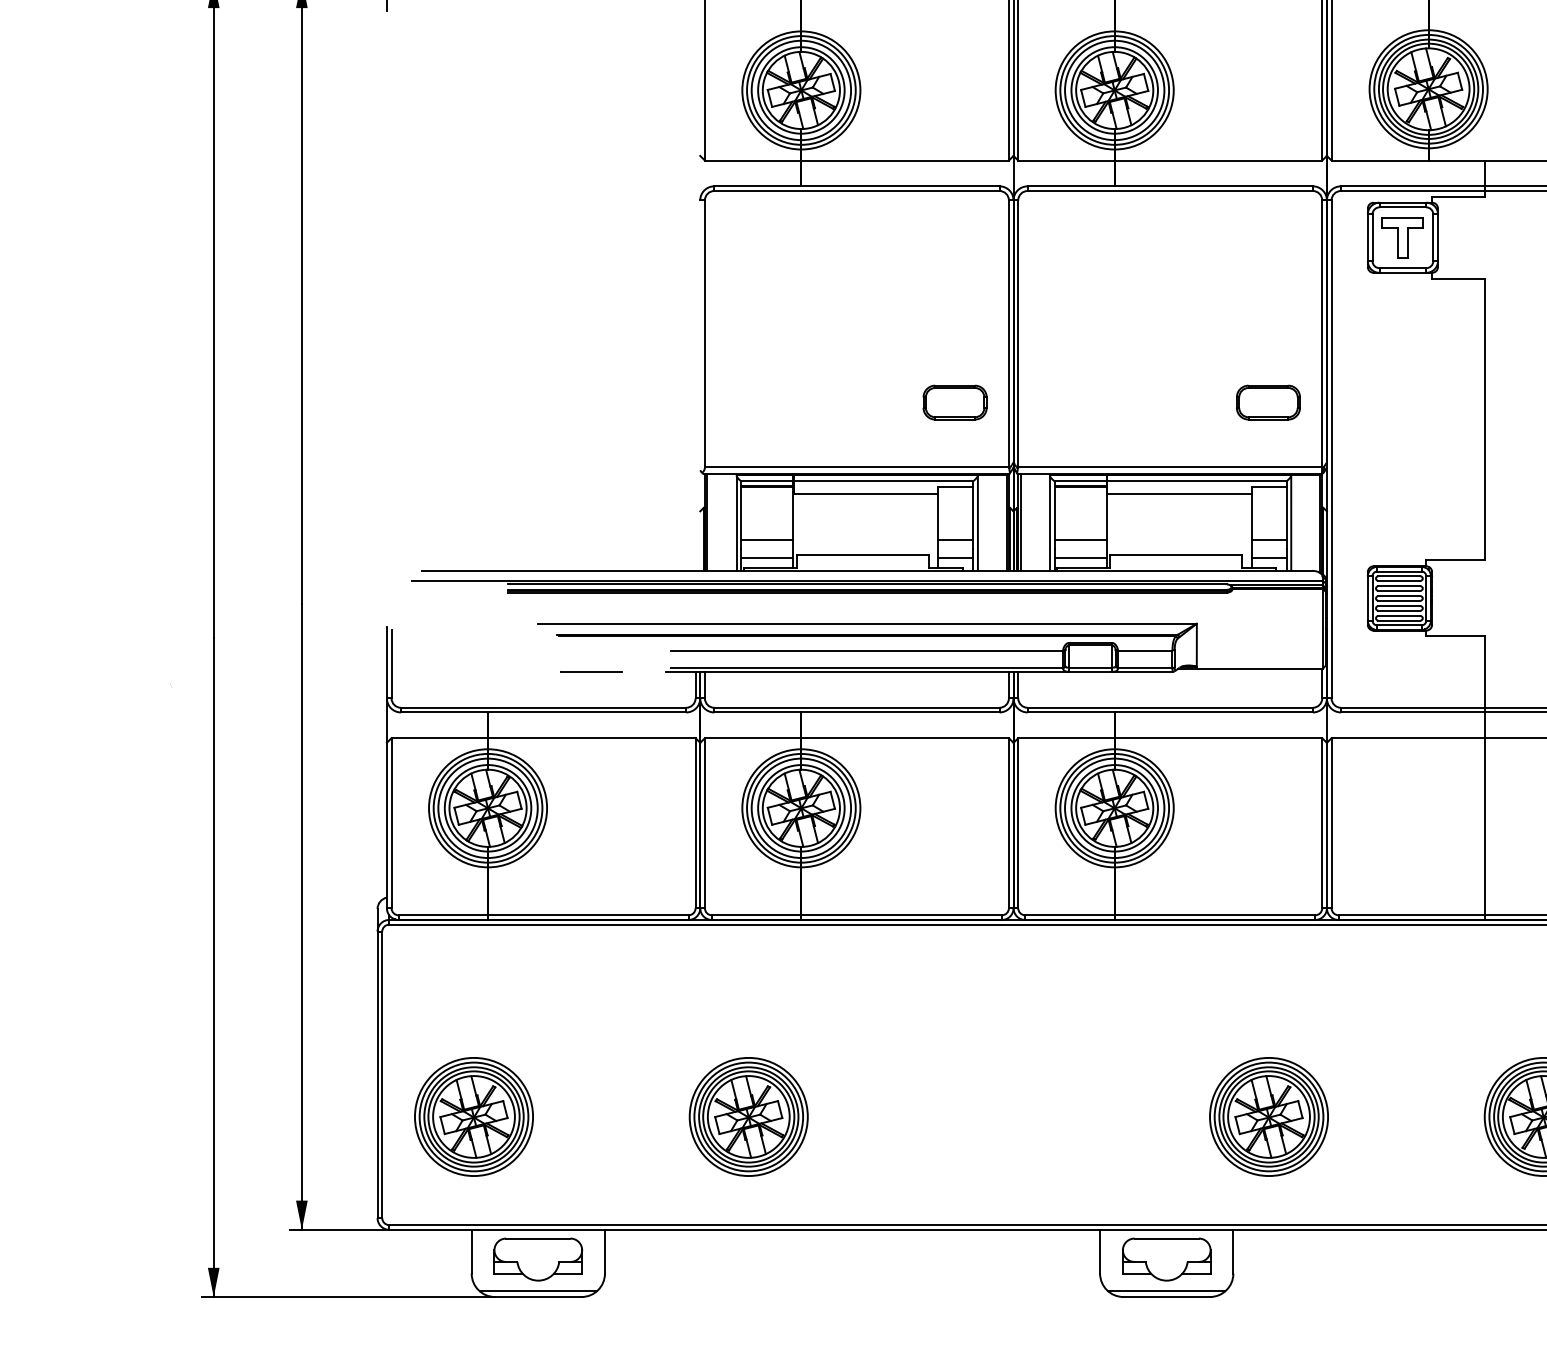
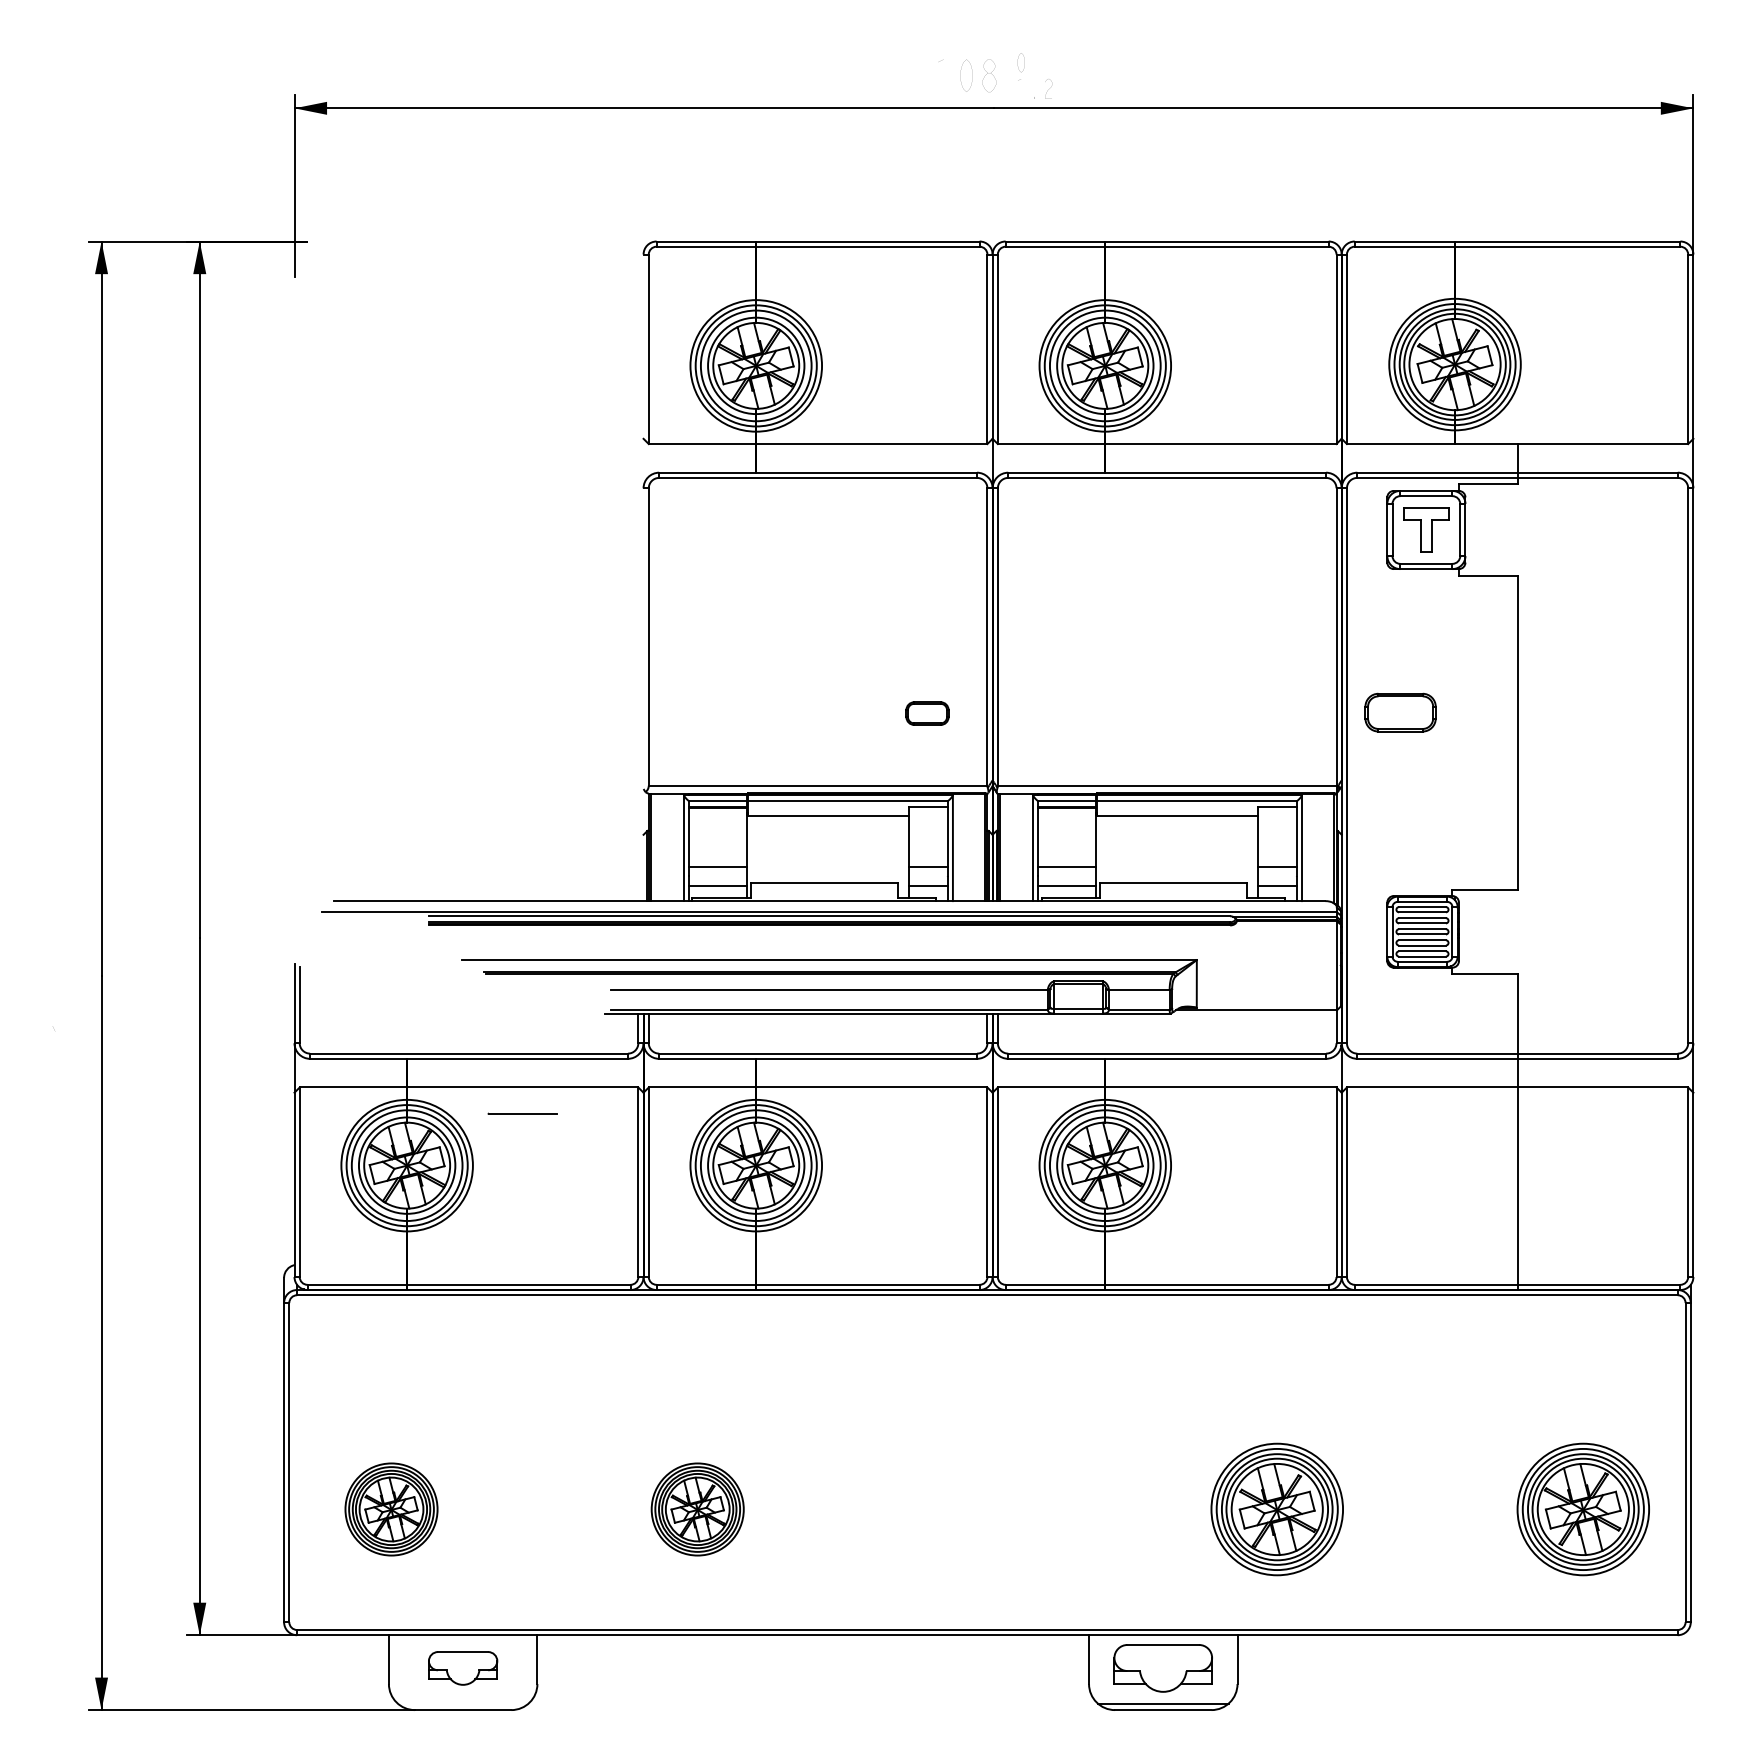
part: (955, 402) -> (927, 713), size x0.6
part: (1268, 402) -> (1400, 712), moved
line: (591, 671) -> (522, 1113), moved
part: (473, 1116) -> (391, 1509), size x0.7
part: (748, 1116) -> (697, 1509), size x0.7
part: (537, 1259) -> (462, 1668), size x0.7
line: (537, 1291) -> (462, 1703), removed

